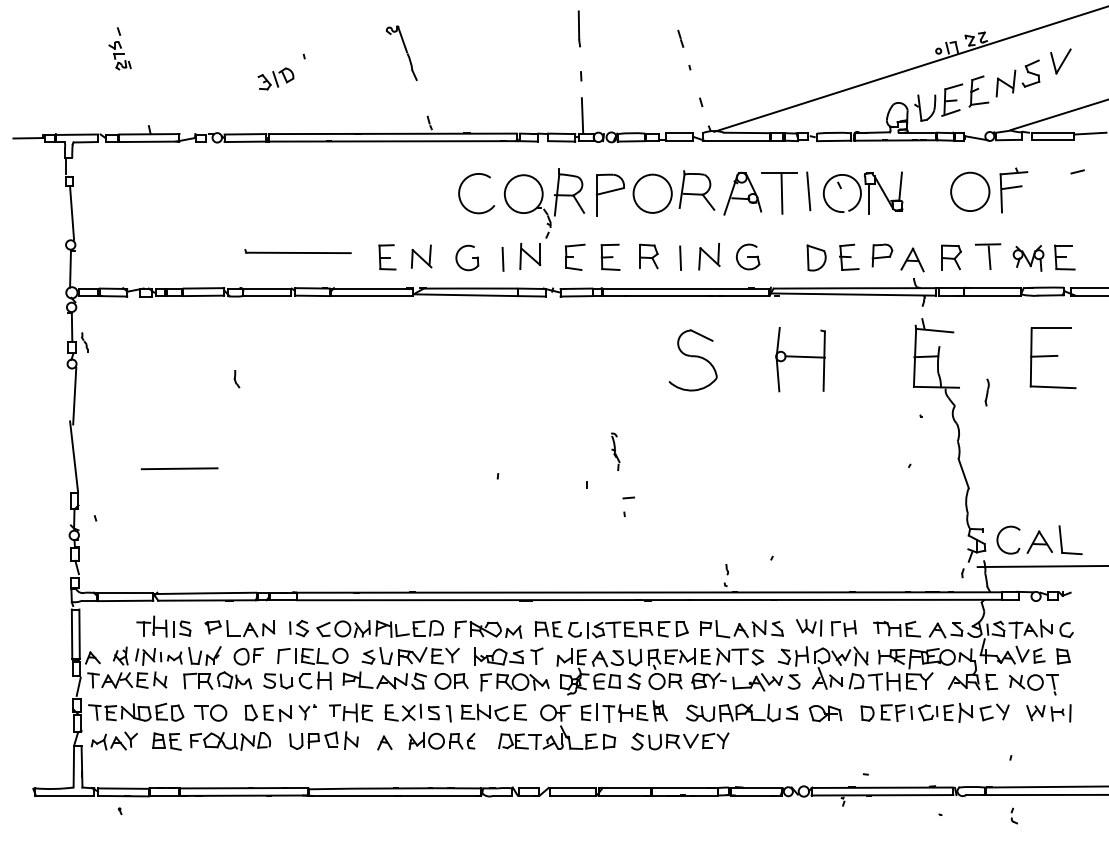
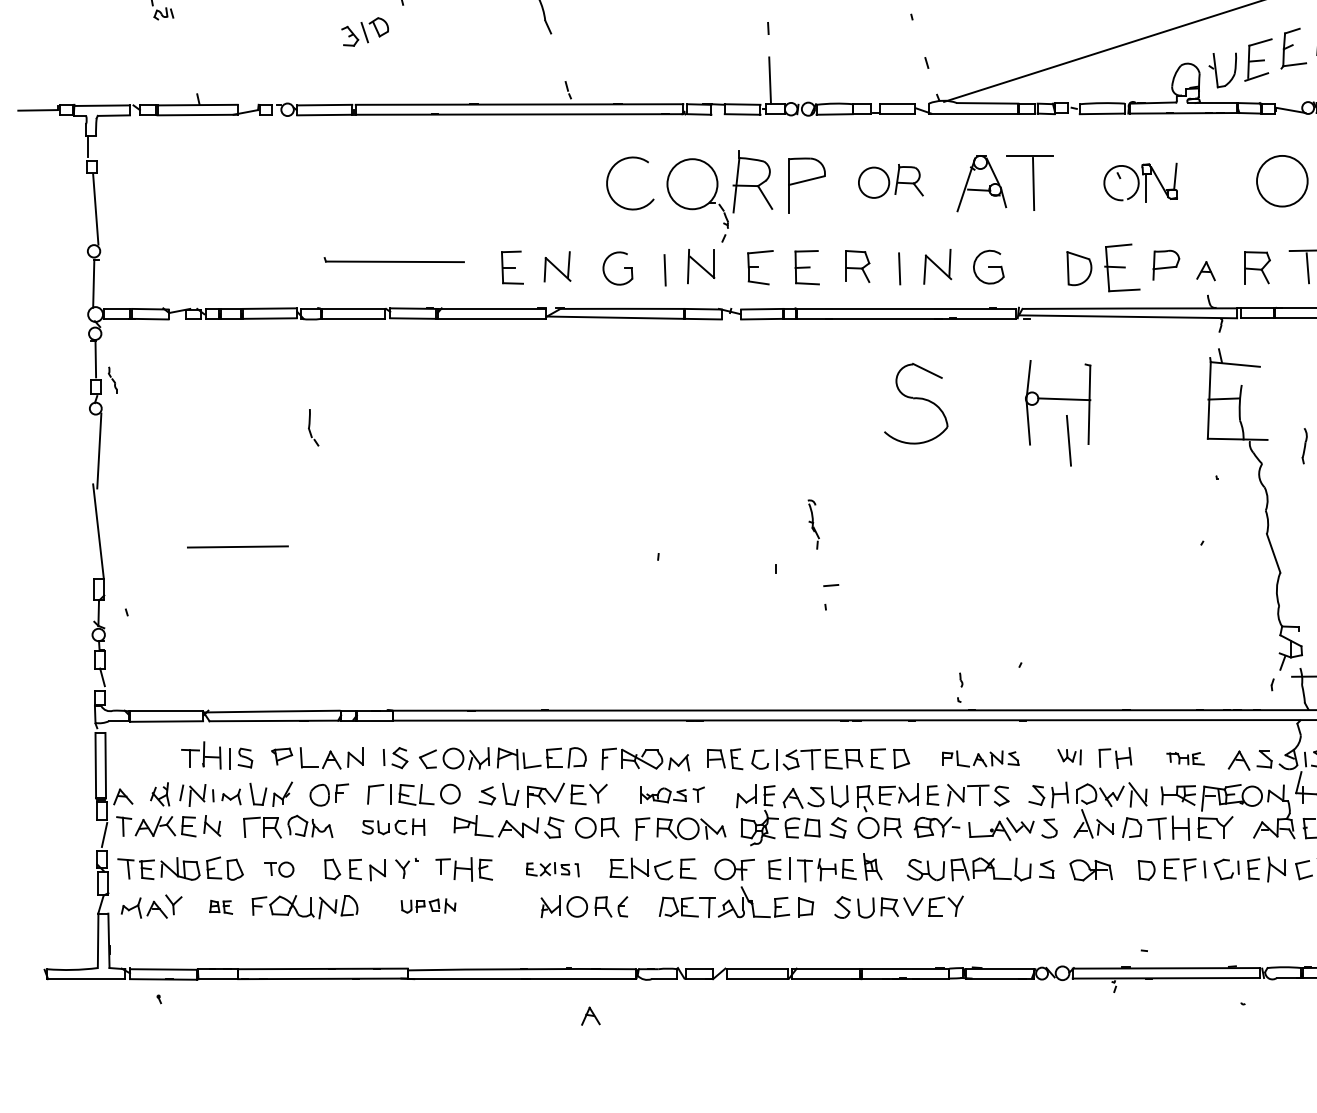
part: (673, 191) -> (890, 180), size x0.6
line: (808, 191) -> (1068, 440), moved
part: (862, 192) -> (1139, 182), size x0.7
part: (849, 256) -> (1122, 266), size x1.4
part: (912, 259) -> (1206, 270), size x0.6
part: (236, 379) -> (313, 429), size x1.6
part: (809, 627) -> (1069, 756), size x0.7
part: (896, 628) -> (1184, 757), size x0.6
part: (741, 629) -> (980, 759), size x0.7
part: (508, 656) -> (672, 794), size x0.7
part: (297, 680) -> (393, 826), size x0.7
part: (210, 712) -> (278, 868), size x0.7
part: (417, 712) -> (552, 868), size x0.6
part: (323, 740) -> (427, 905), size x0.6
part: (166, 741) -> (220, 907), size x0.6
part: (384, 742) -> (590, 1015), moved

